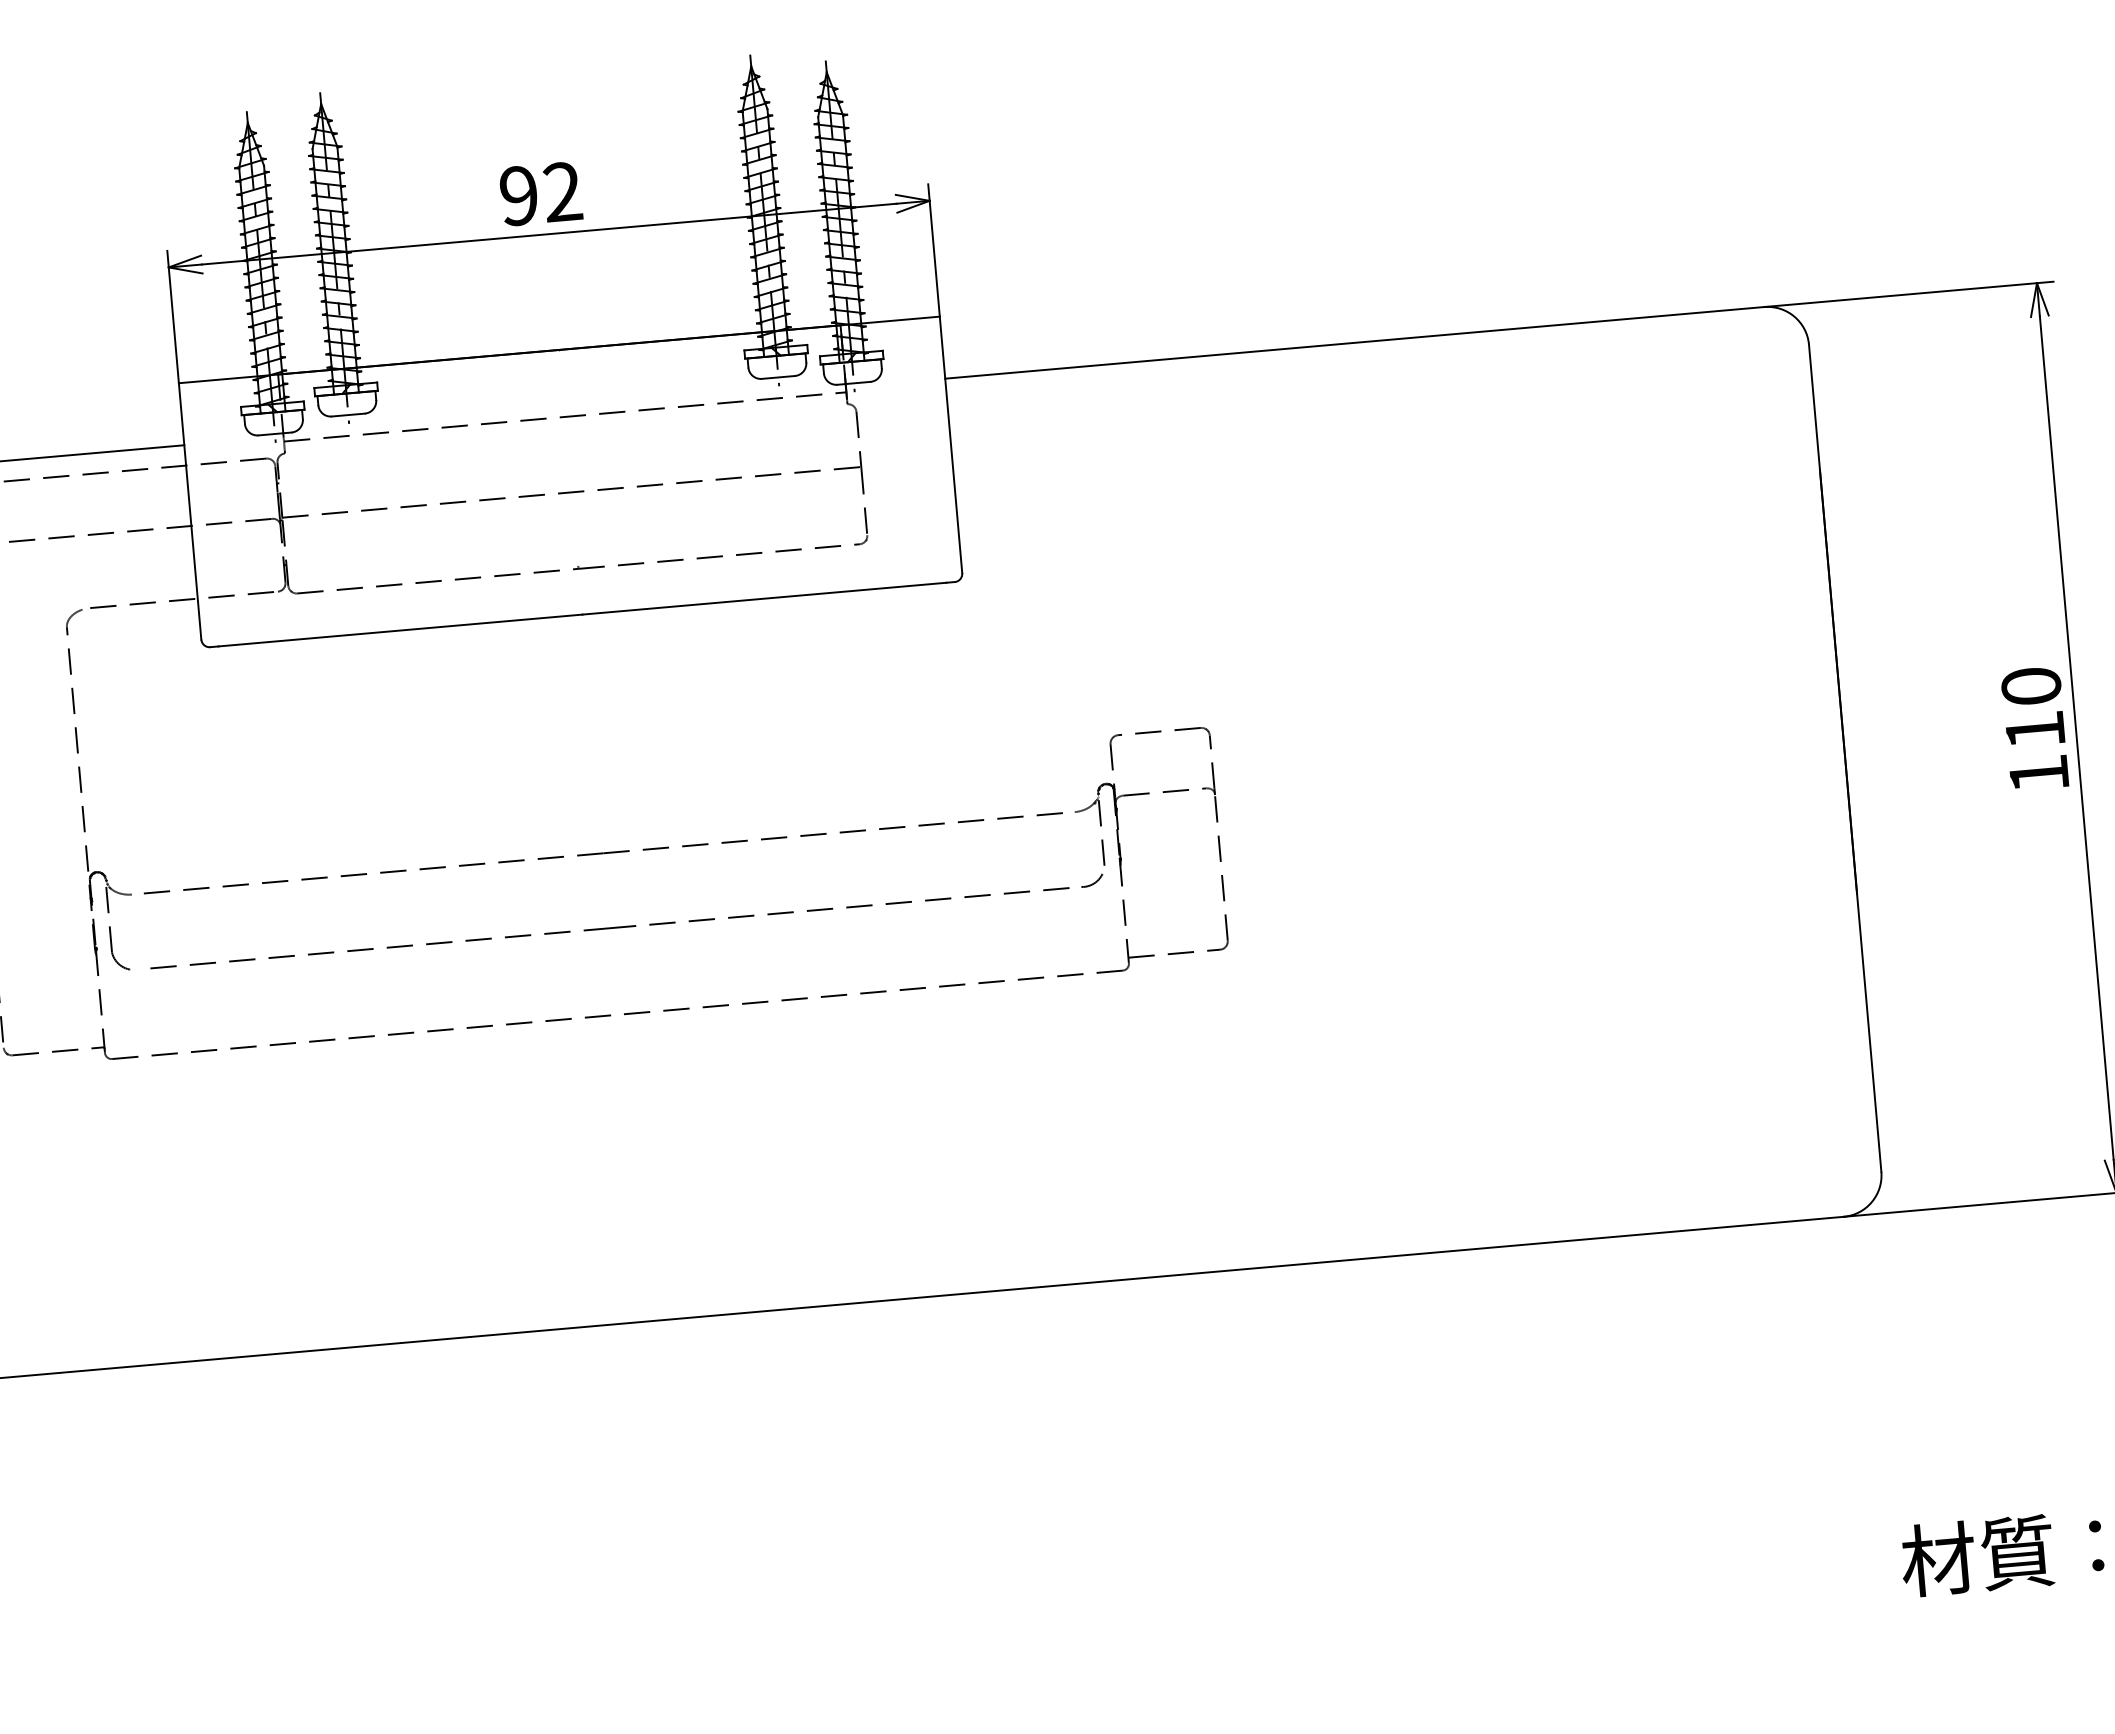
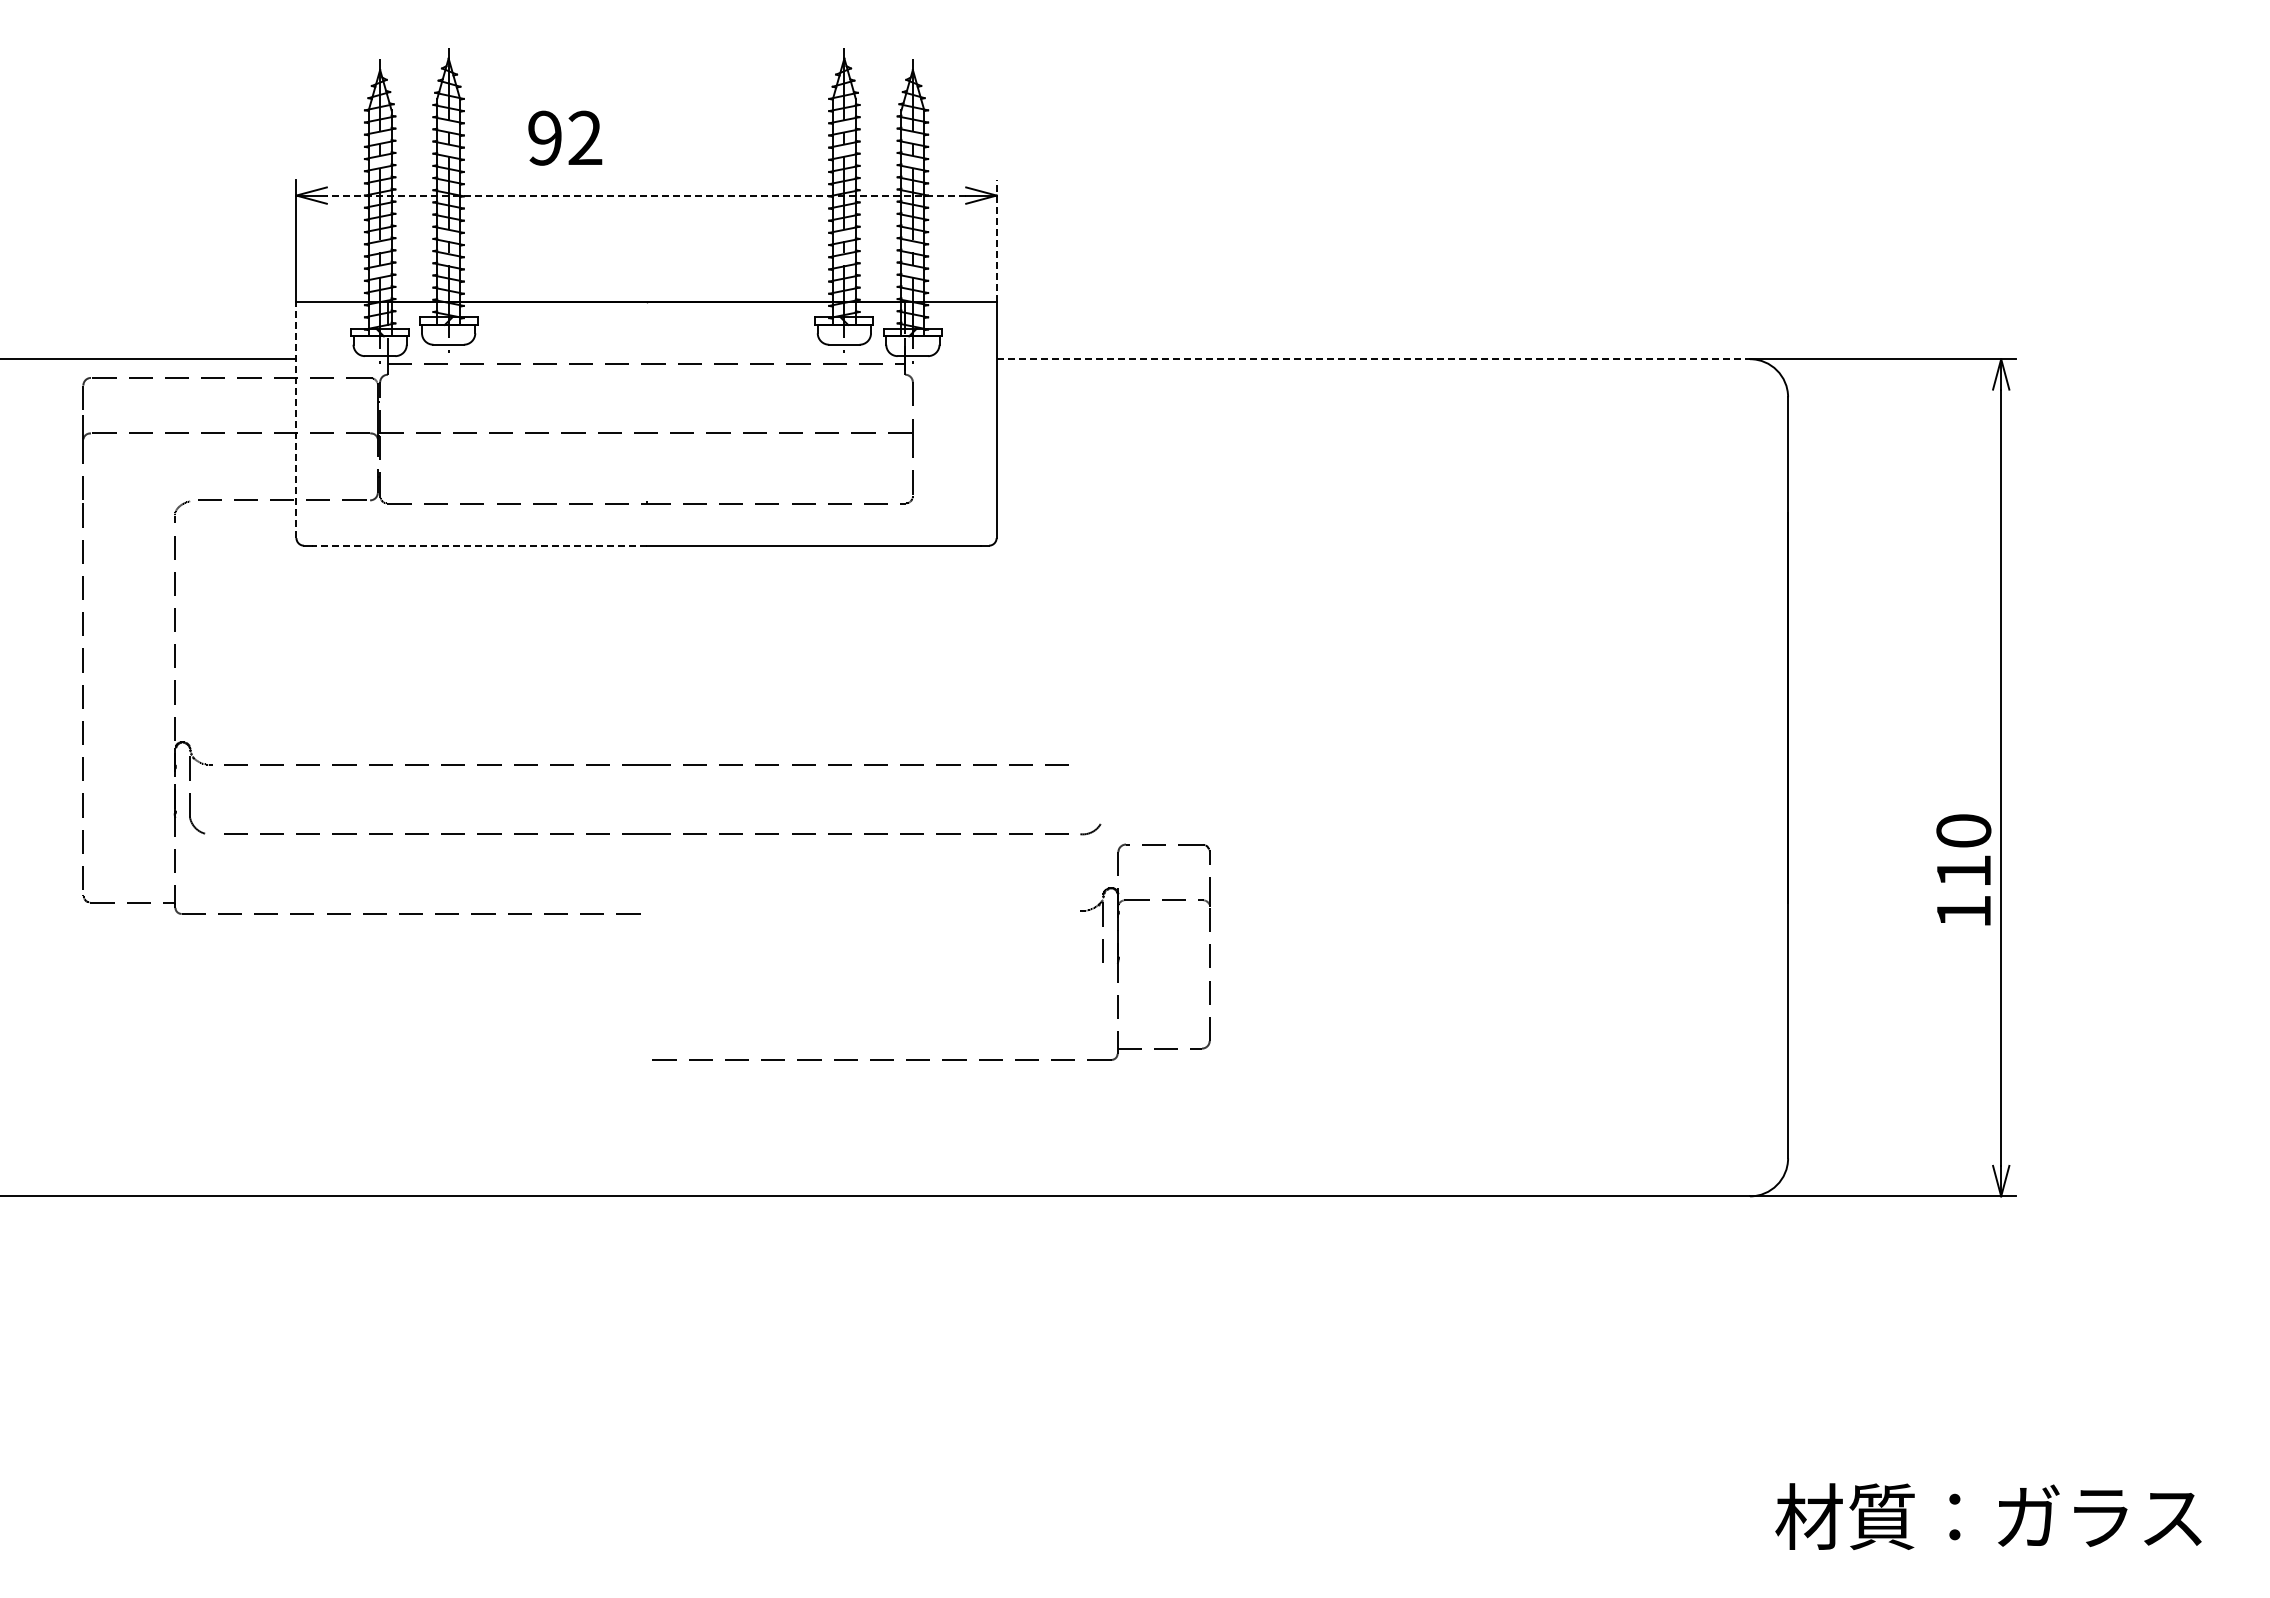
text: (541, 193) -> (565, 137), moved
line: (549, 234) -> (646, 195), solid -> dashed
line: (933, 250) -> (996, 241), solid -> dashed
line: (1354, 343) -> (1373, 359), solid -> dashed
line: (190, 511) -> (296, 420), solid -> dashed
line: (399, 630) -> (478, 545), solid -> dashed
text: (2034, 728) -> (1963, 869), moved
part: (925, 987) -> (929, 1059), moved

